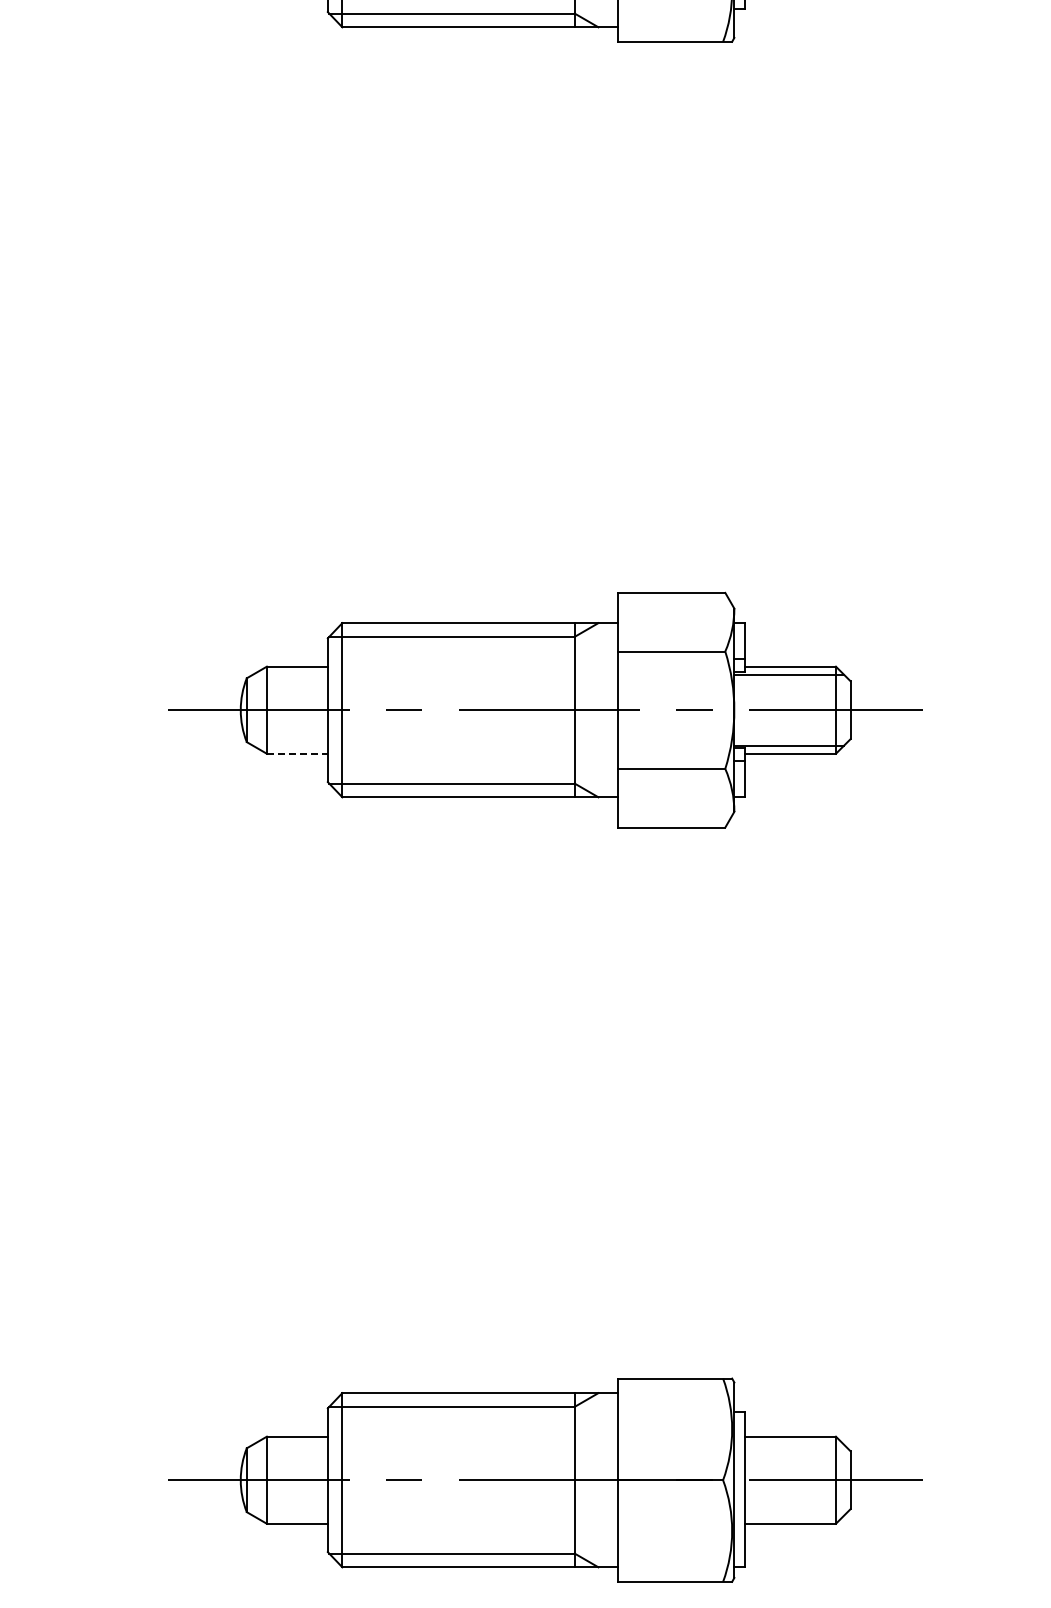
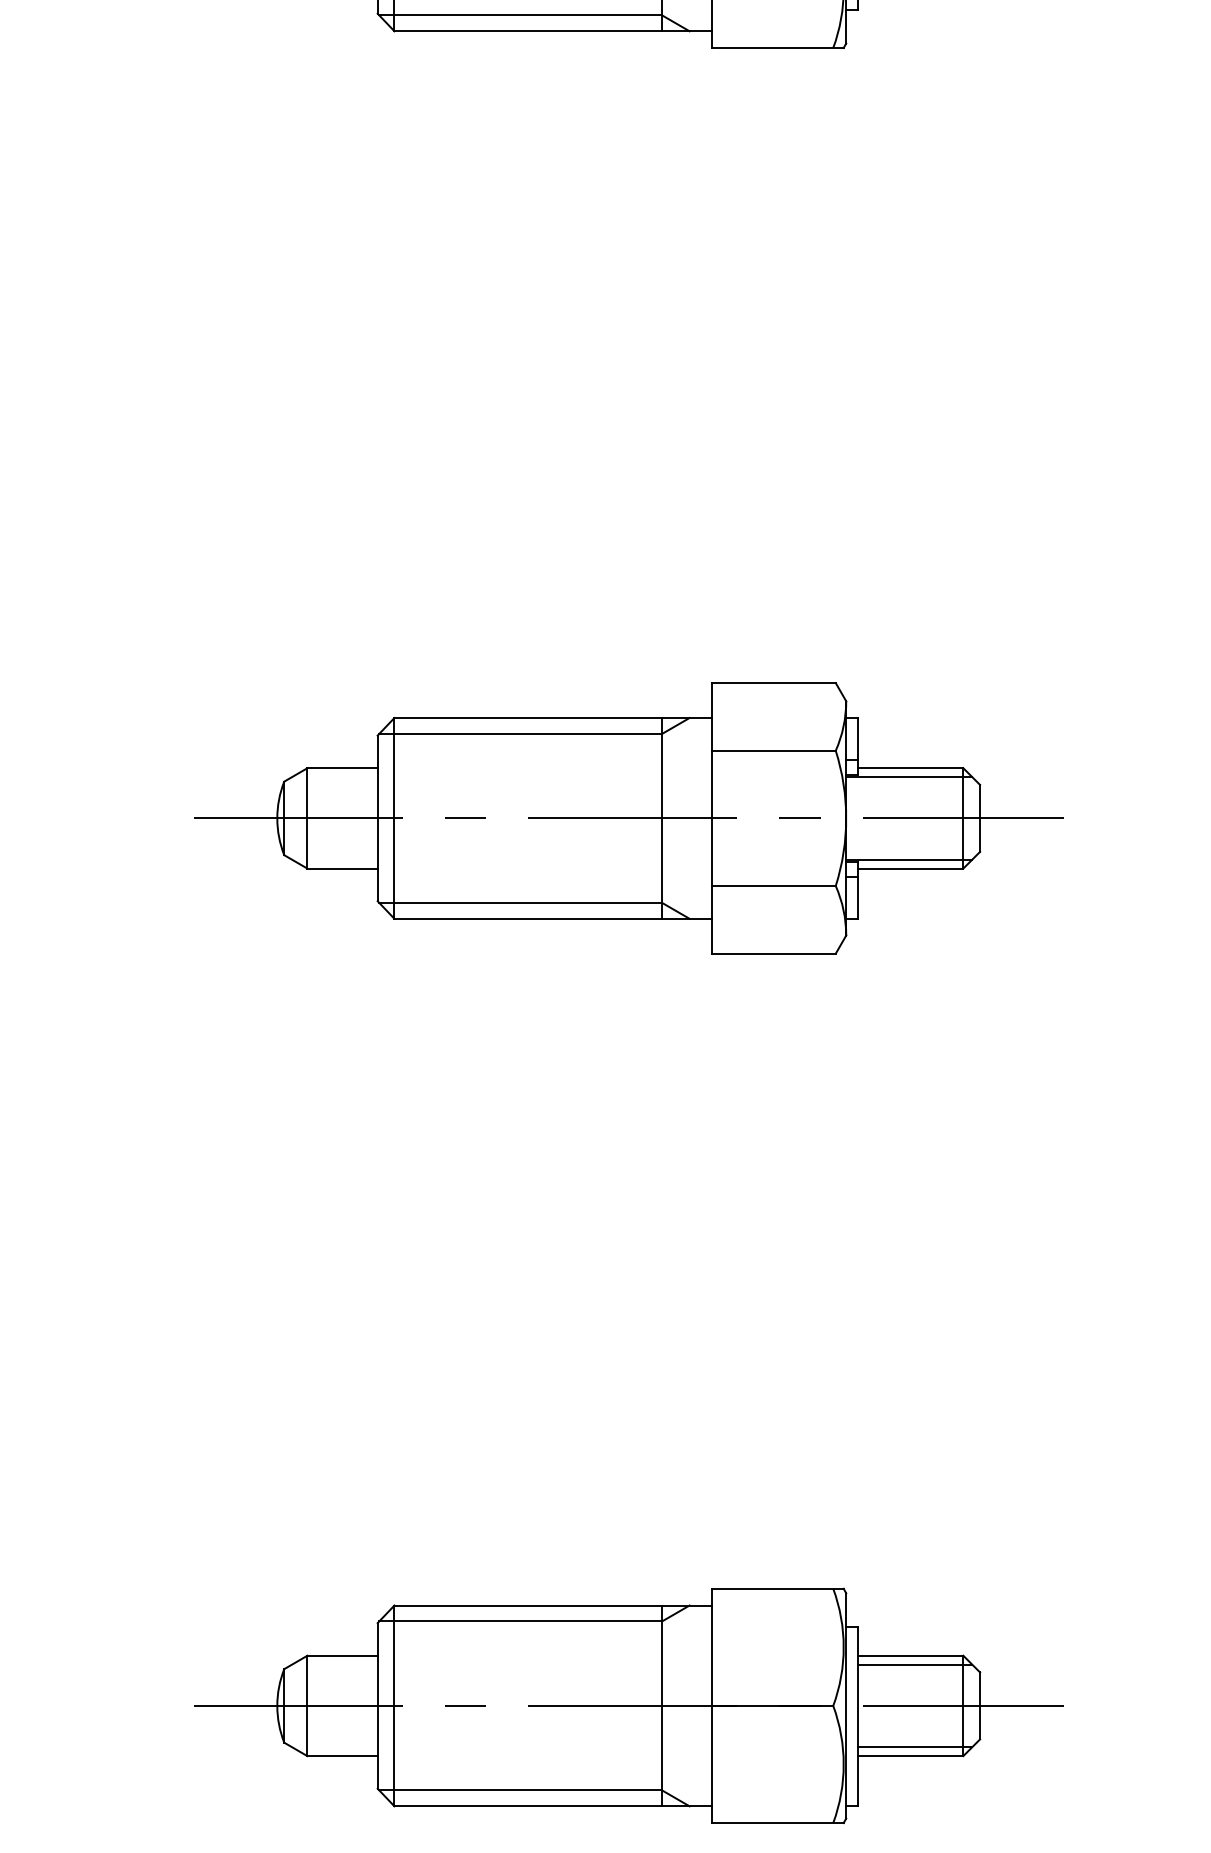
line: (297, 753) -> (342, 868), dashed -> solid
line: (793, 1444) -> (914, 1664), added
line: (793, 1515) -> (914, 1746), added

